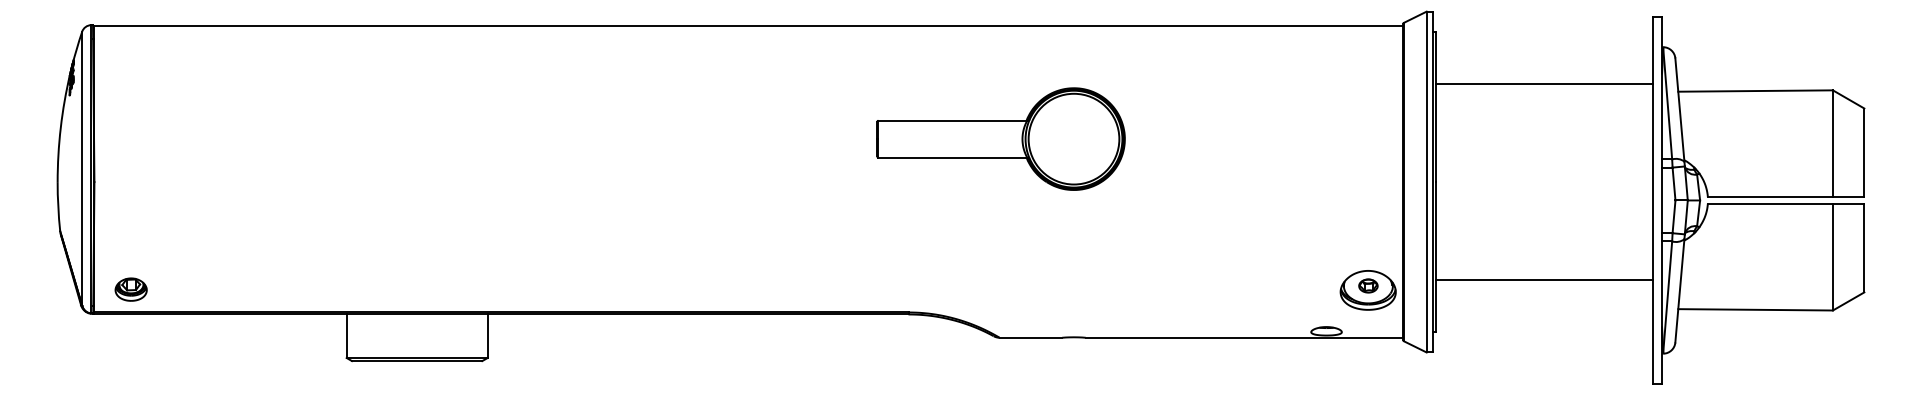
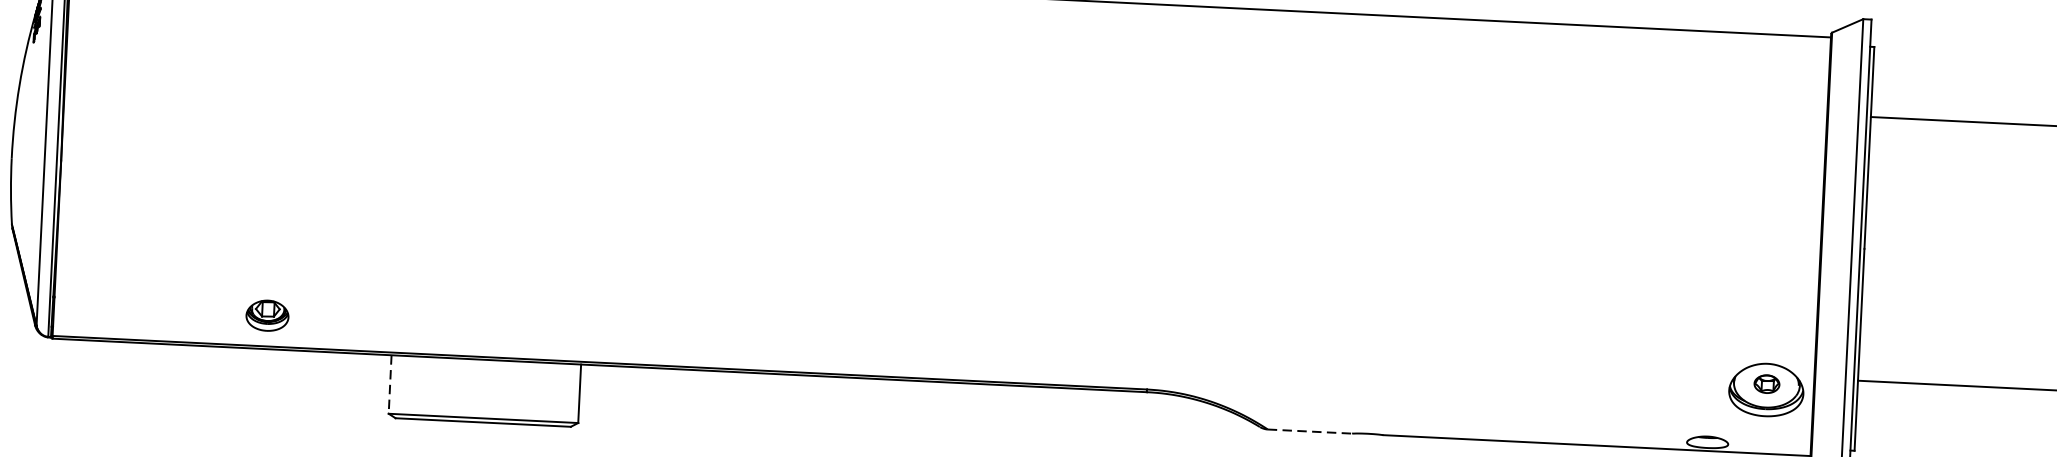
part: (1000, 138) -> (1282, 161), removed
part: (130, 289) -> (266, 315), moved
line: (346, 336) -> (389, 384), solid -> dashed
line: (1031, 337) -> (1310, 431), solid -> dashed

